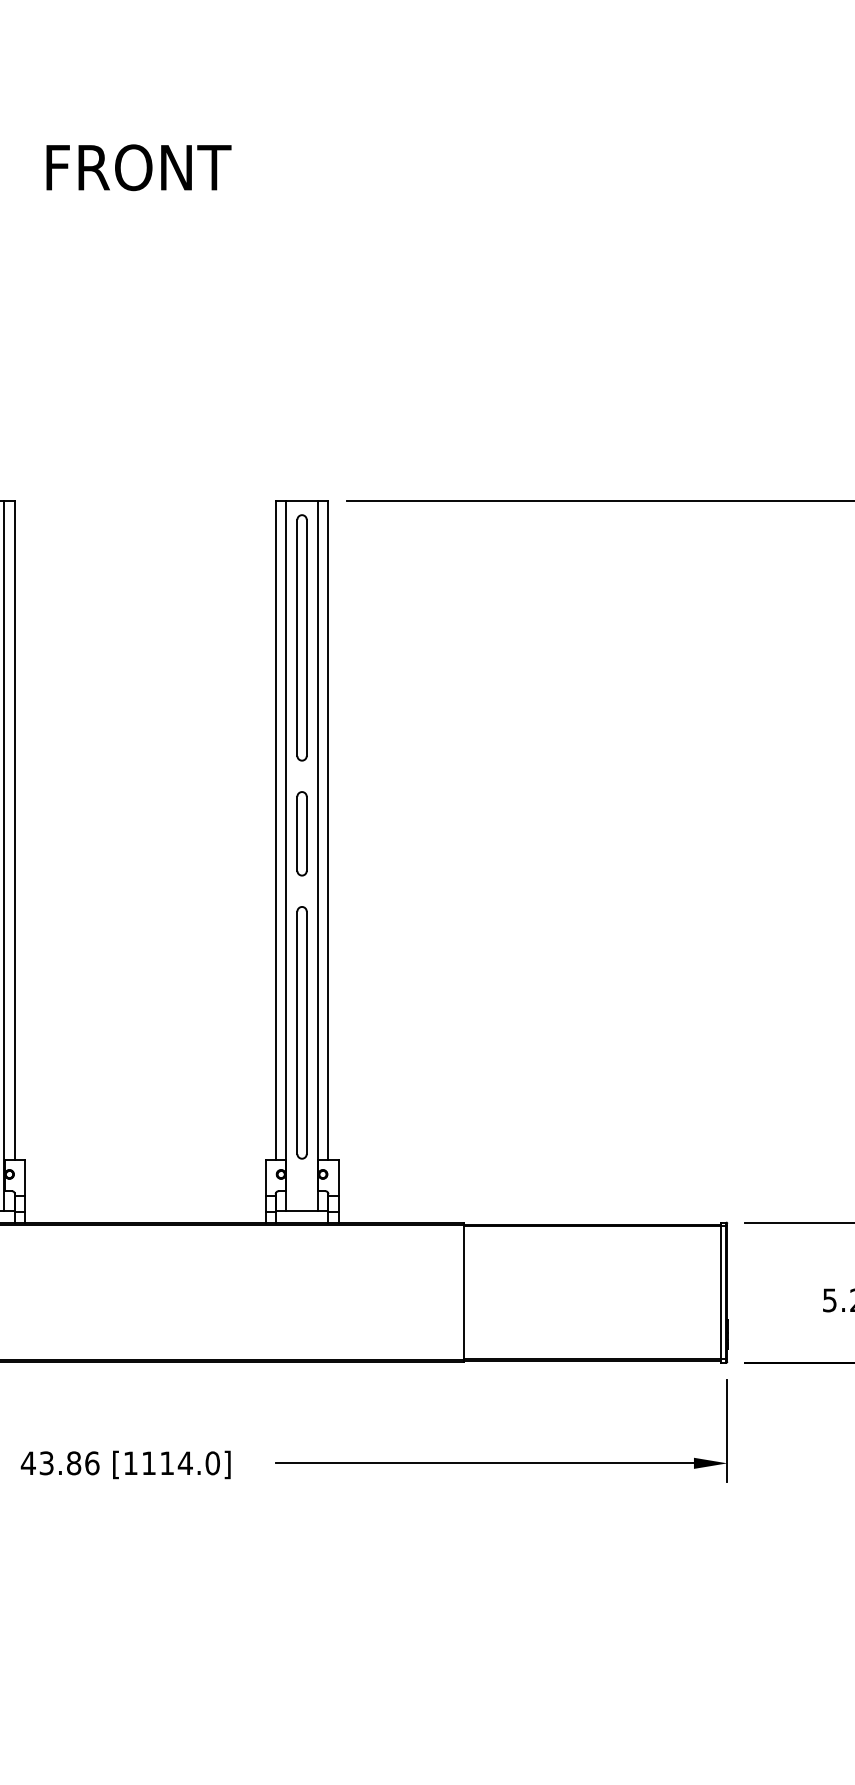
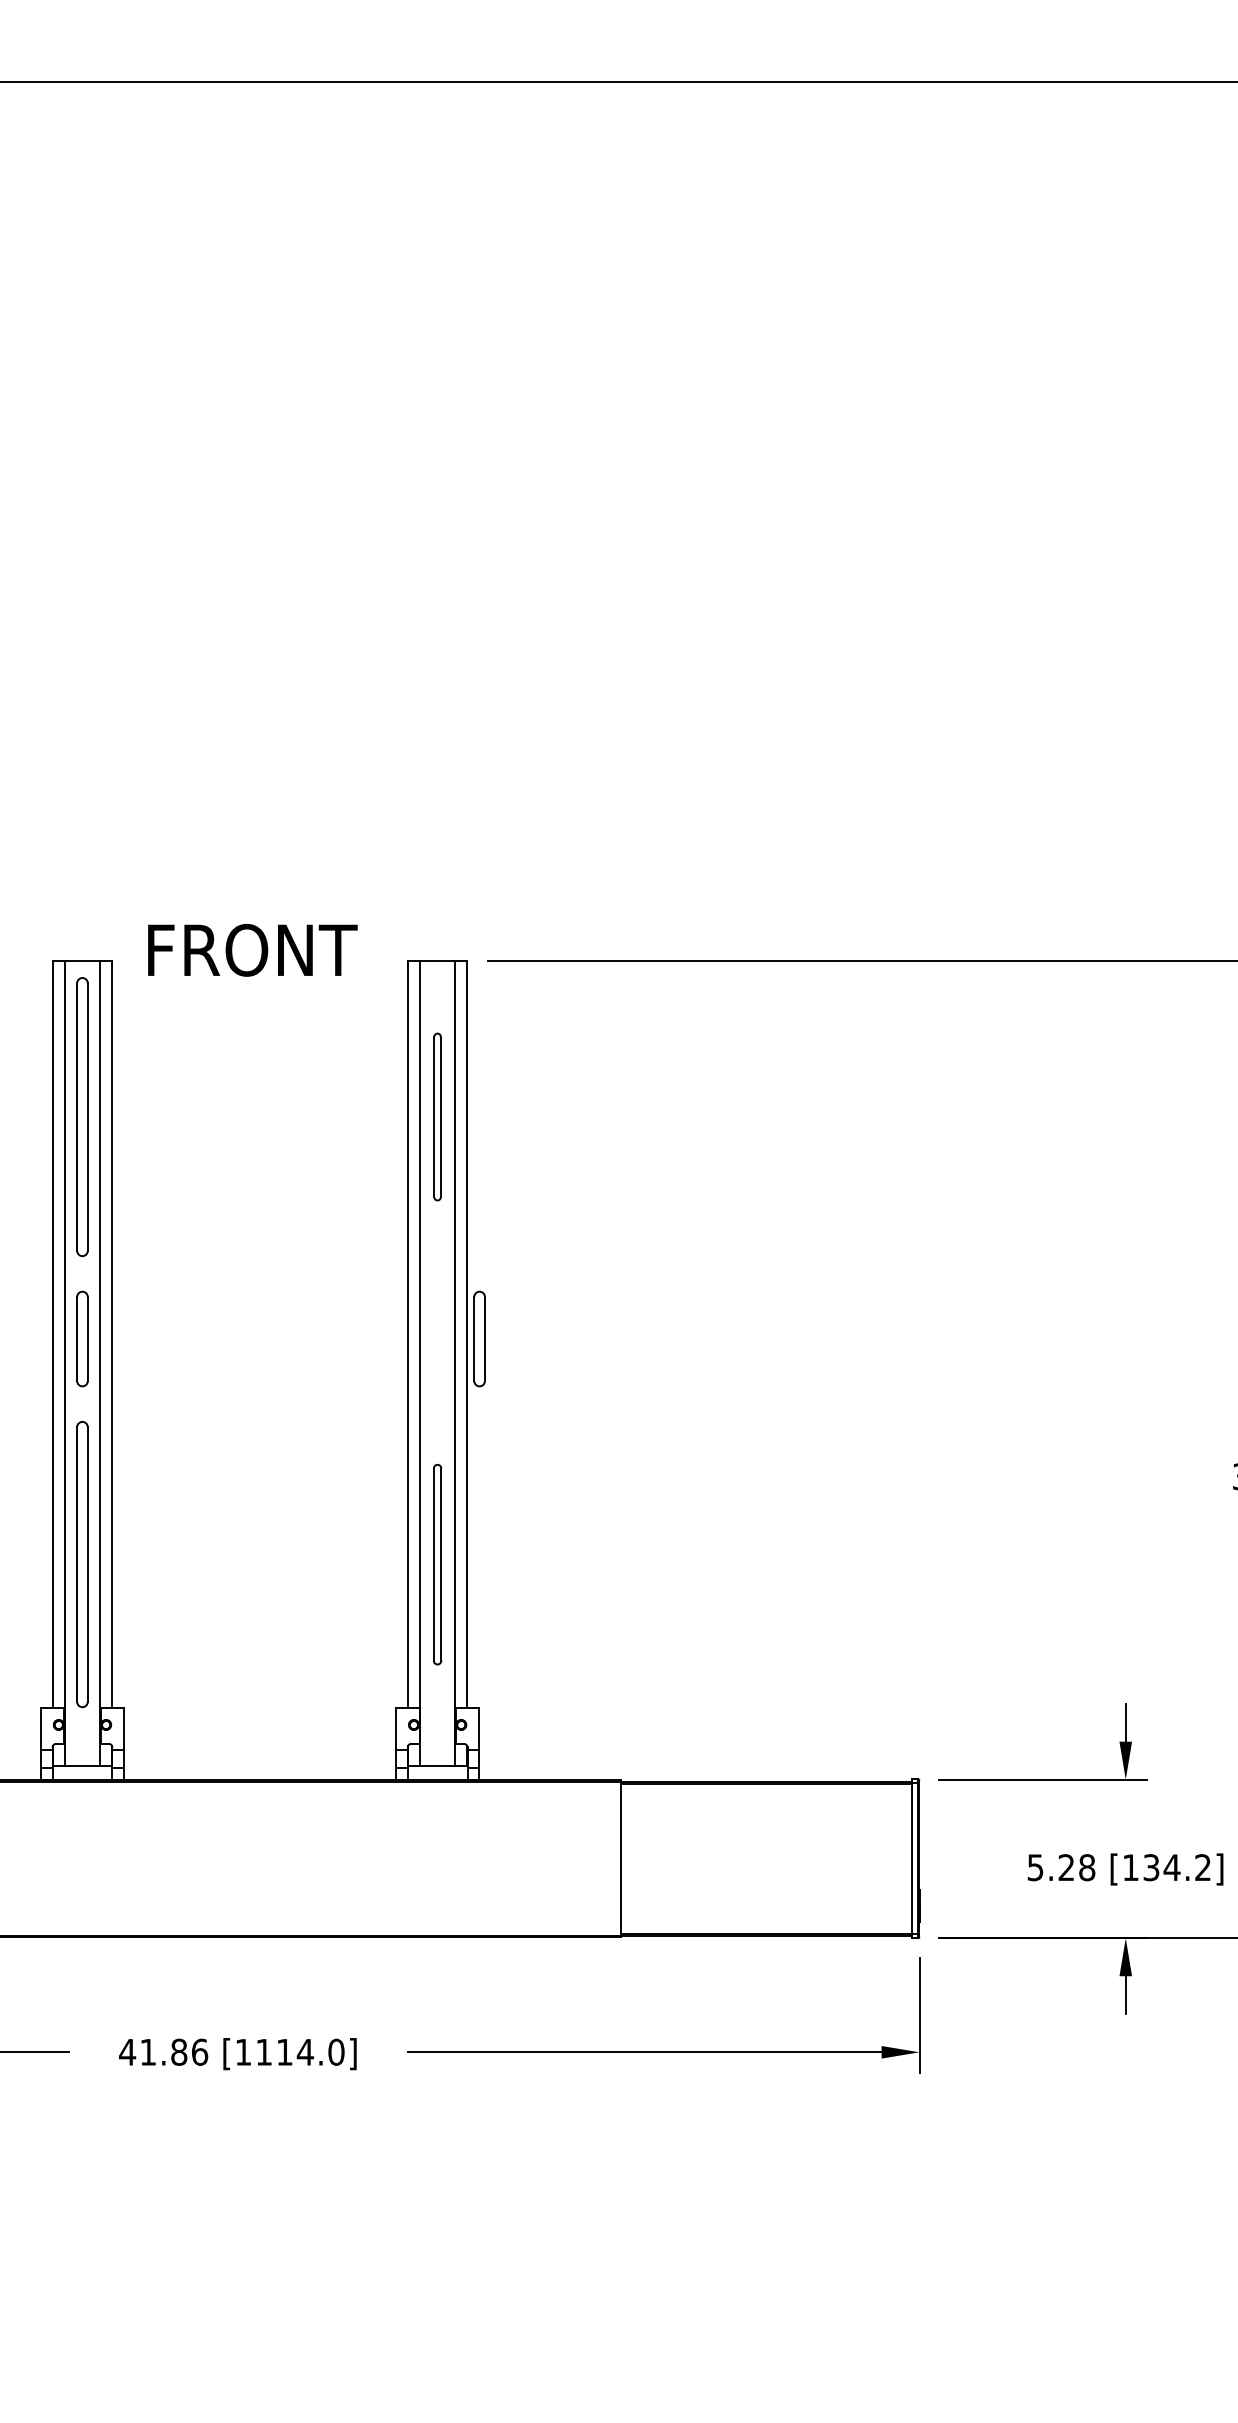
text: (138, 166) -> (252, 949), moved
part: (301, 637) -> (437, 1116), size x0.6
part: (301, 833) -> (479, 1338), moved
part: (301, 1032) -> (437, 1564), size x0.7
text: (46, 1462) -> (147, 2051), 43.86 -> 41.86

